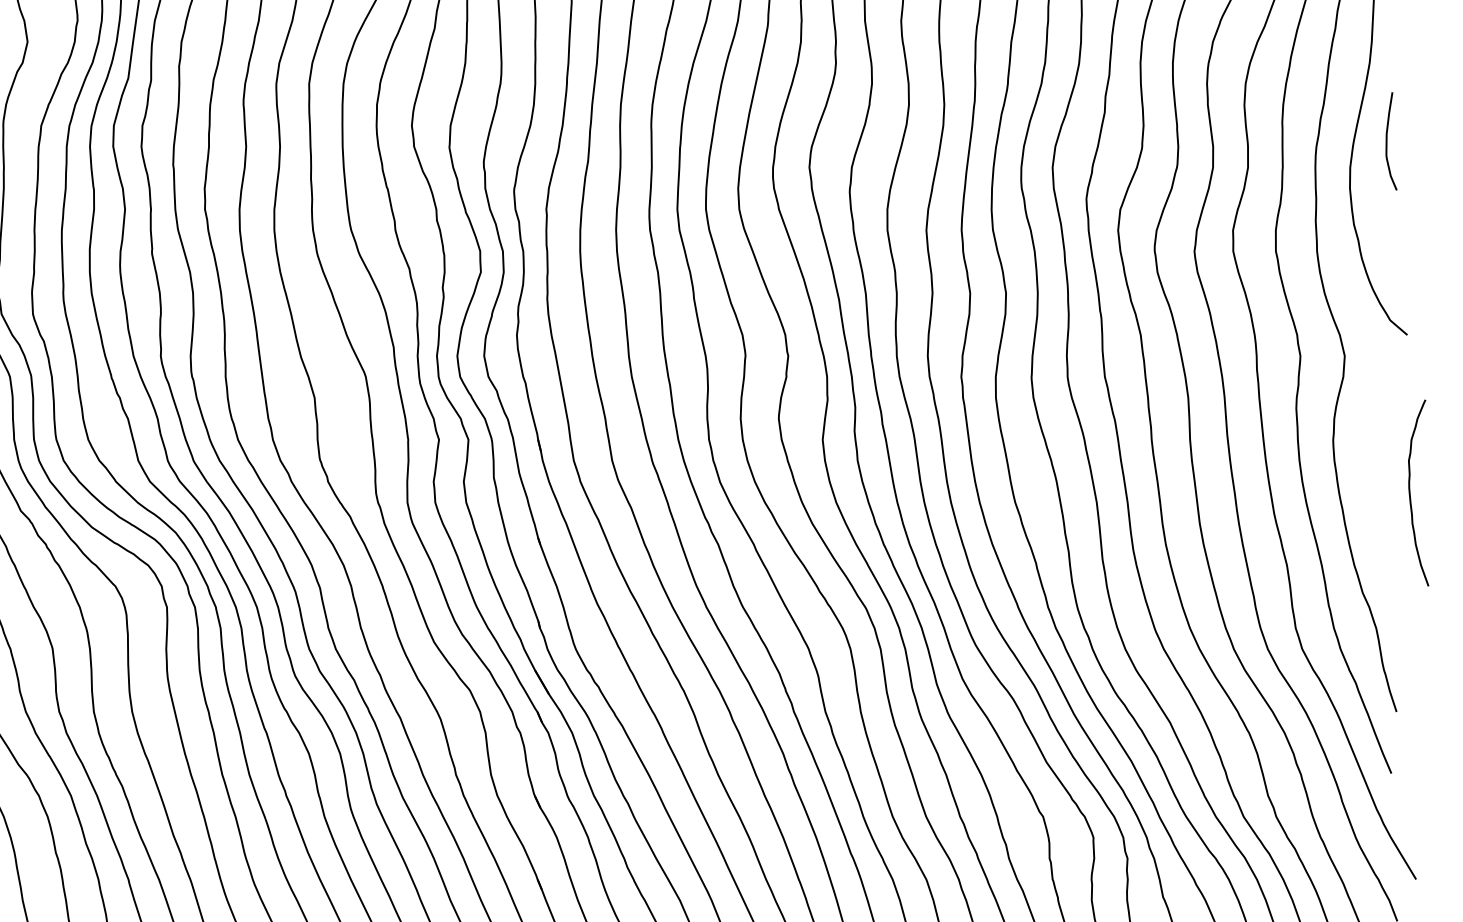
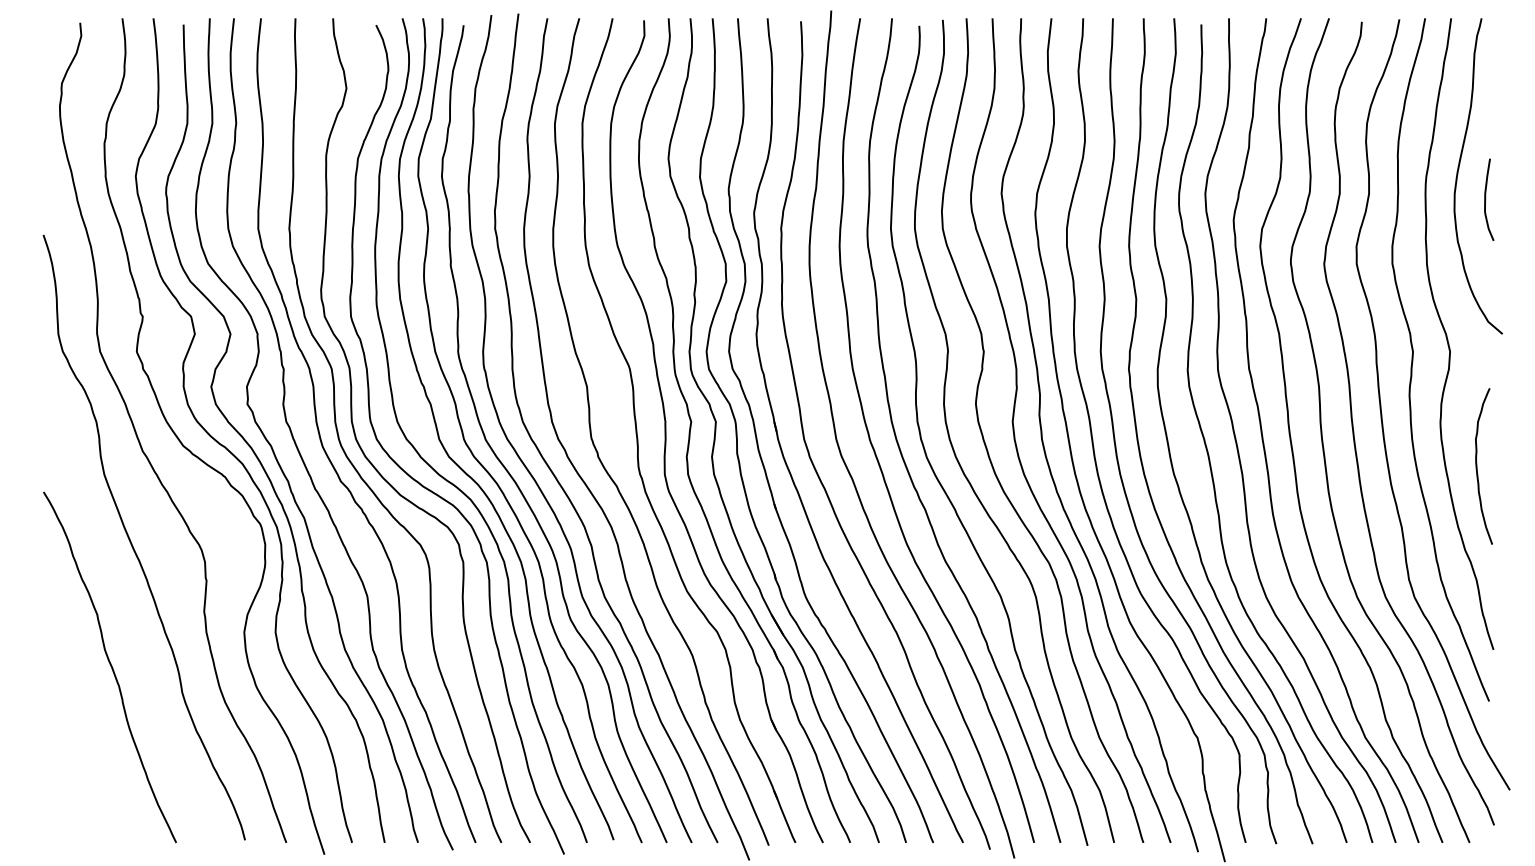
curve: (1388, 141) -> (1486, 199), moved
curve: (1410, 493) -> (1477, 466), moved

